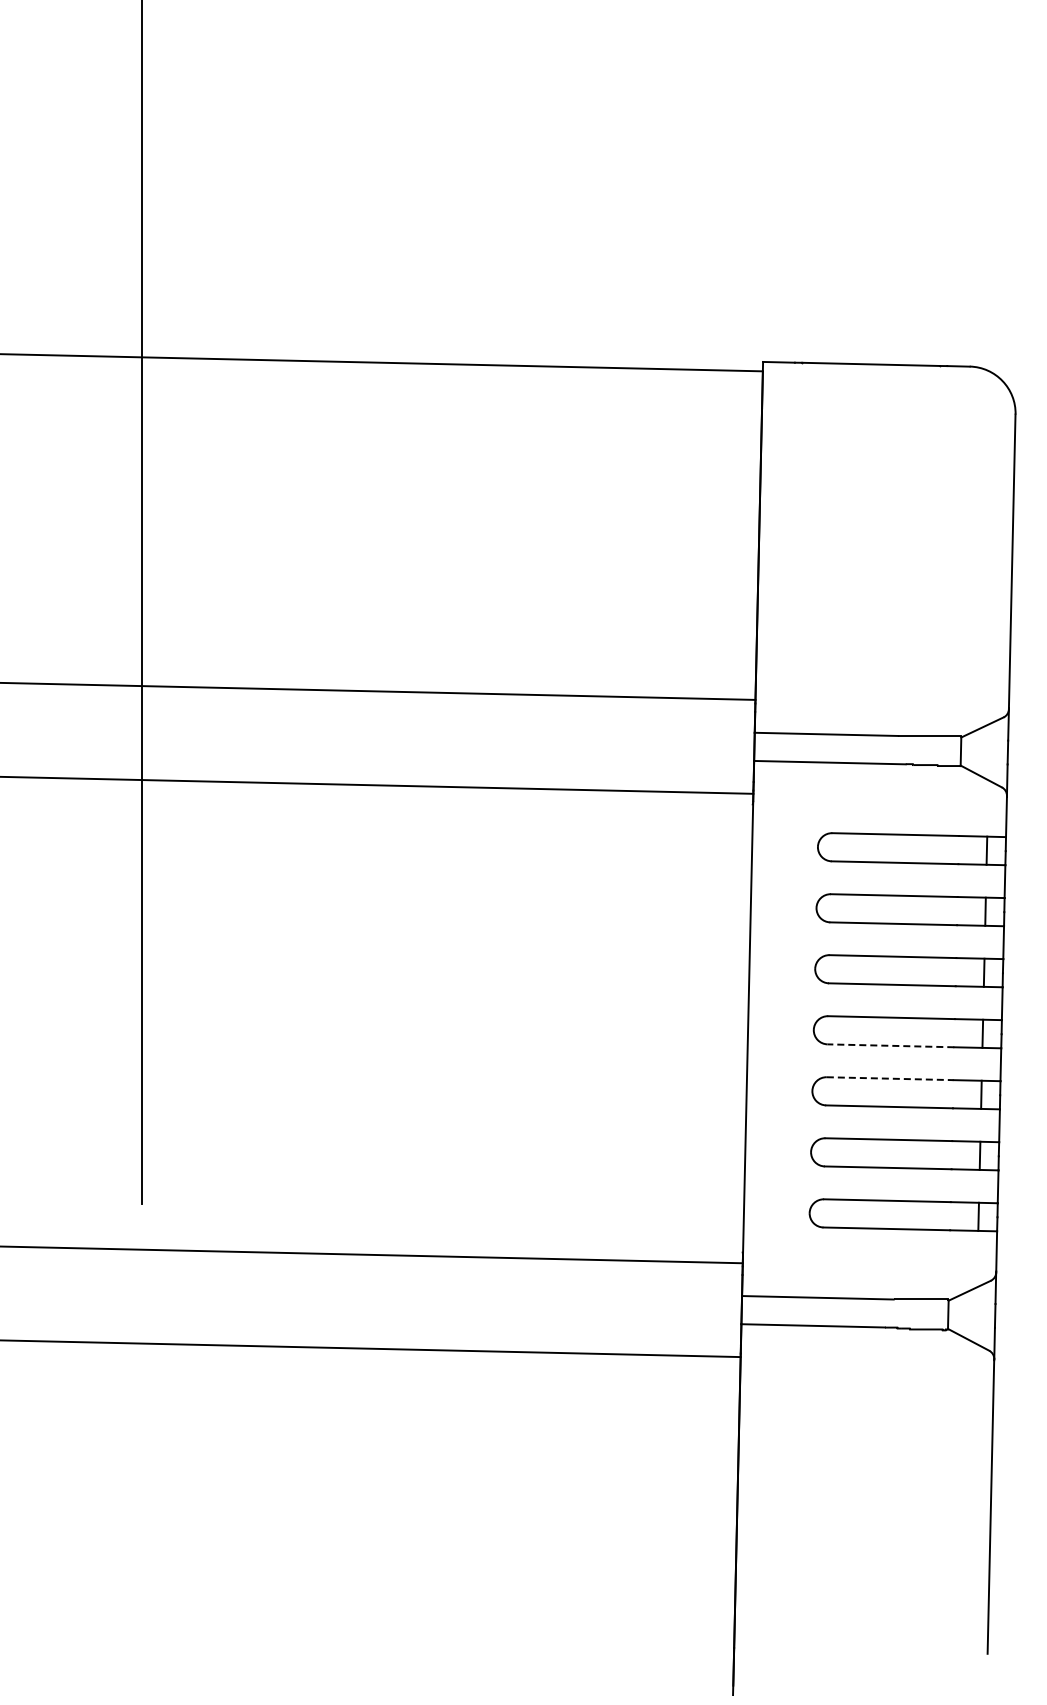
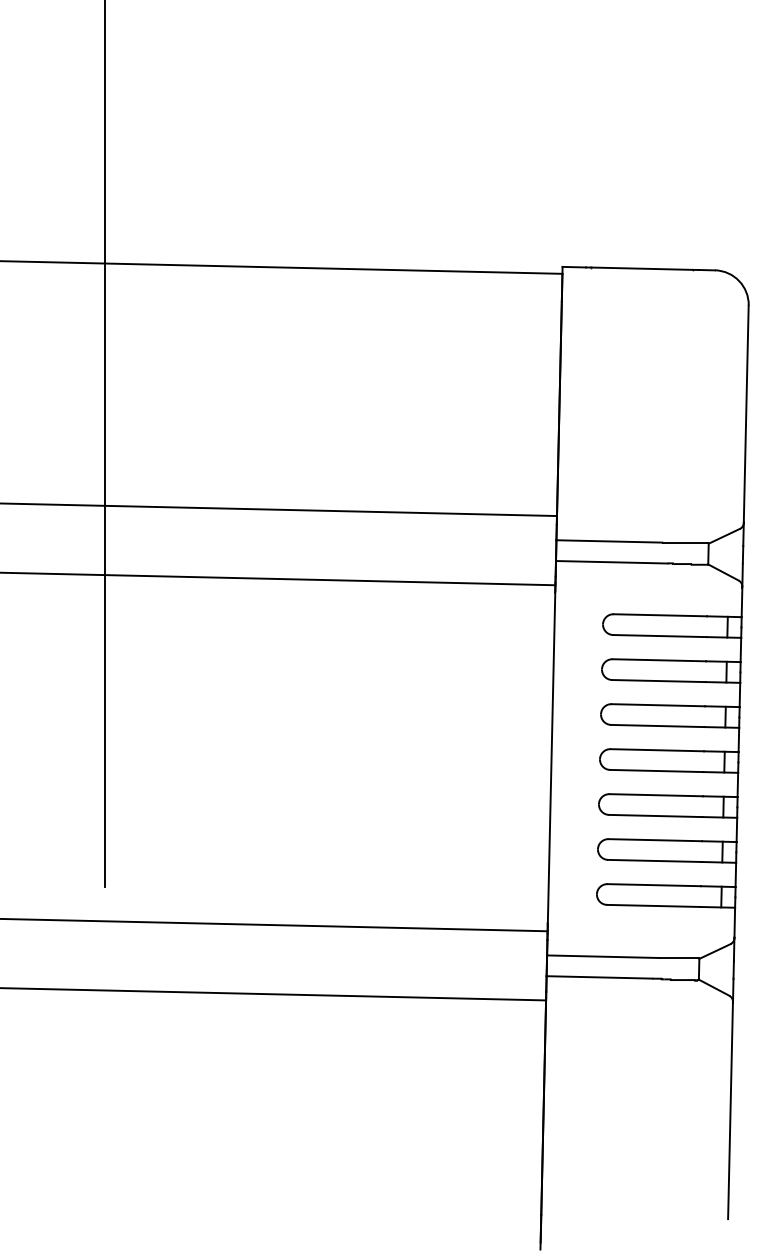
line: (890, 1045) -> (656, 770), dashed -> solid
line: (890, 1078) -> (656, 795), dashed -> solid

